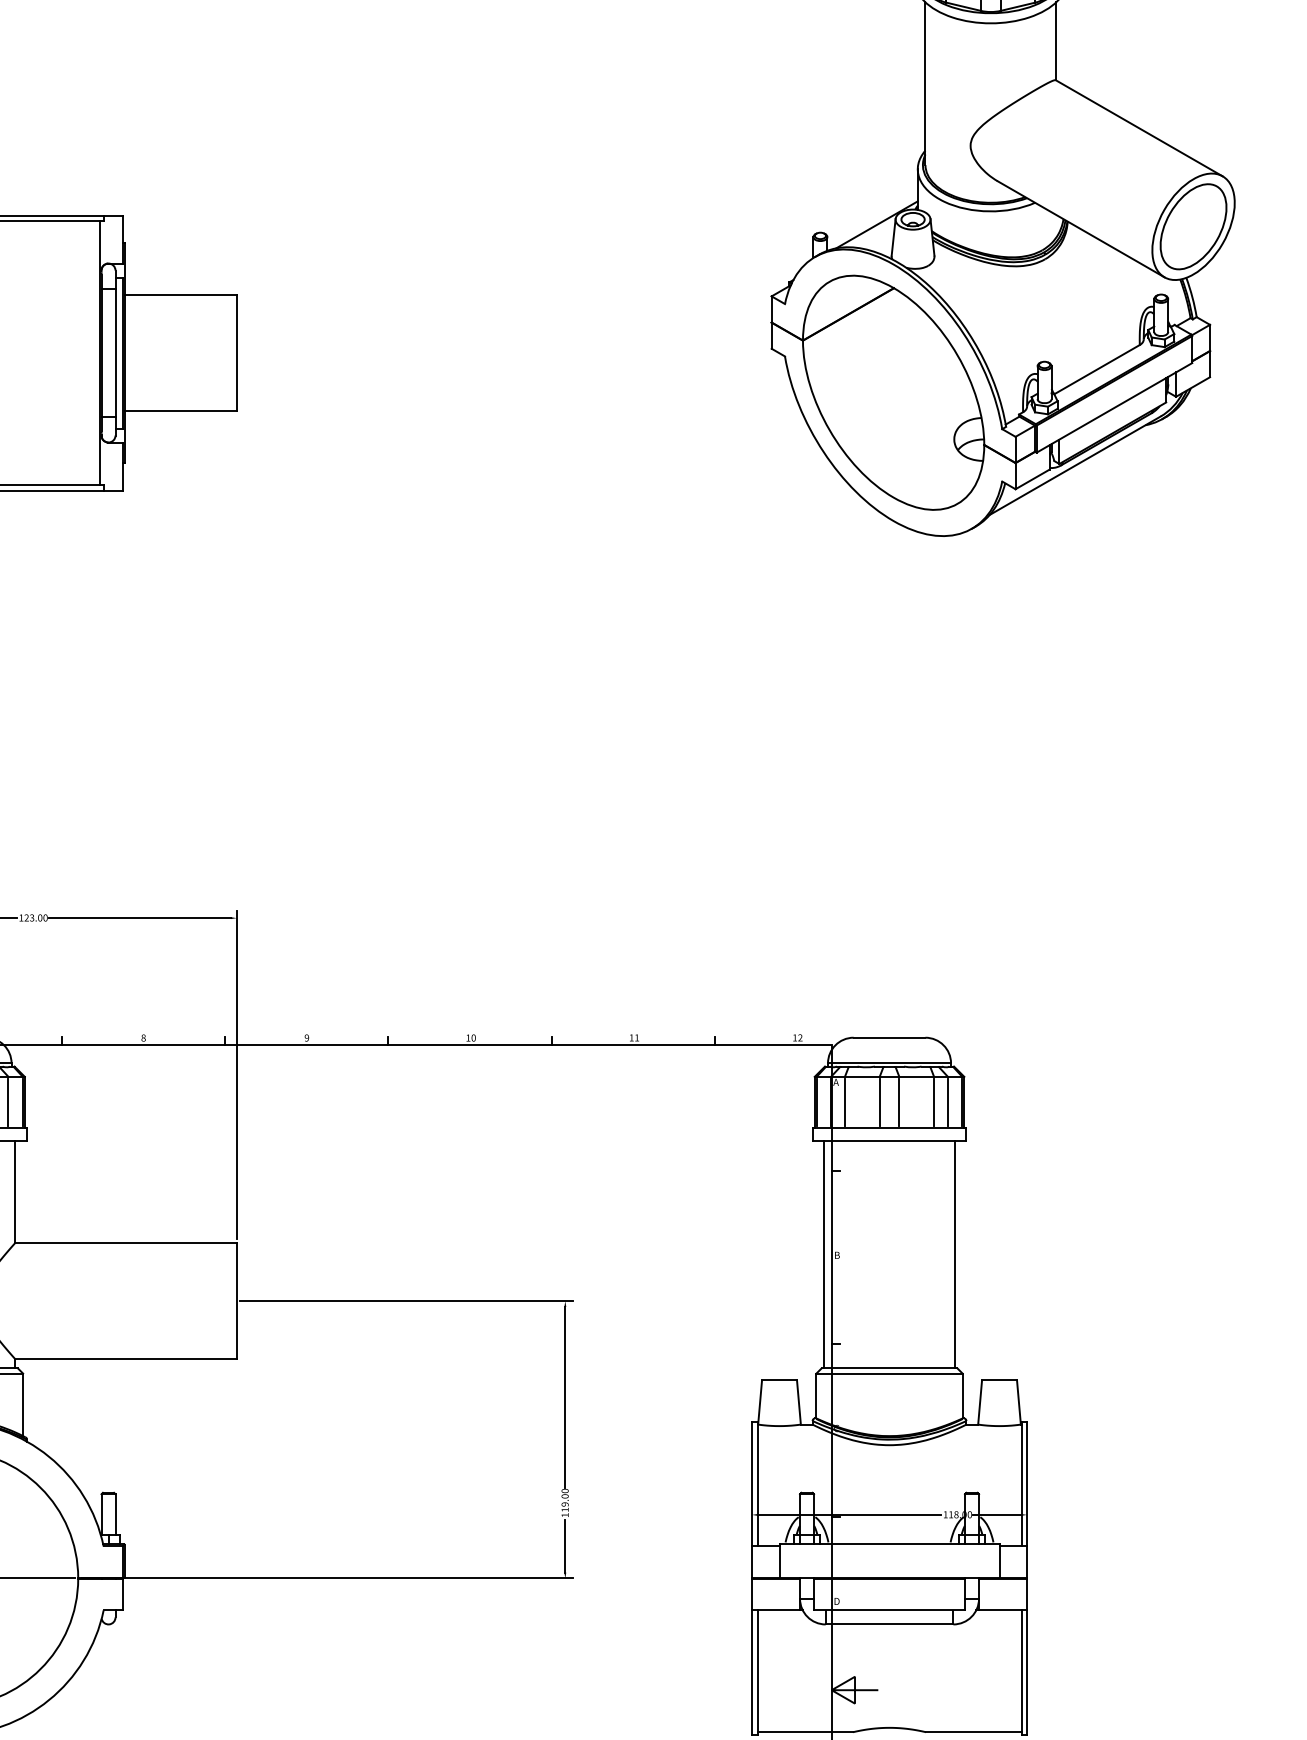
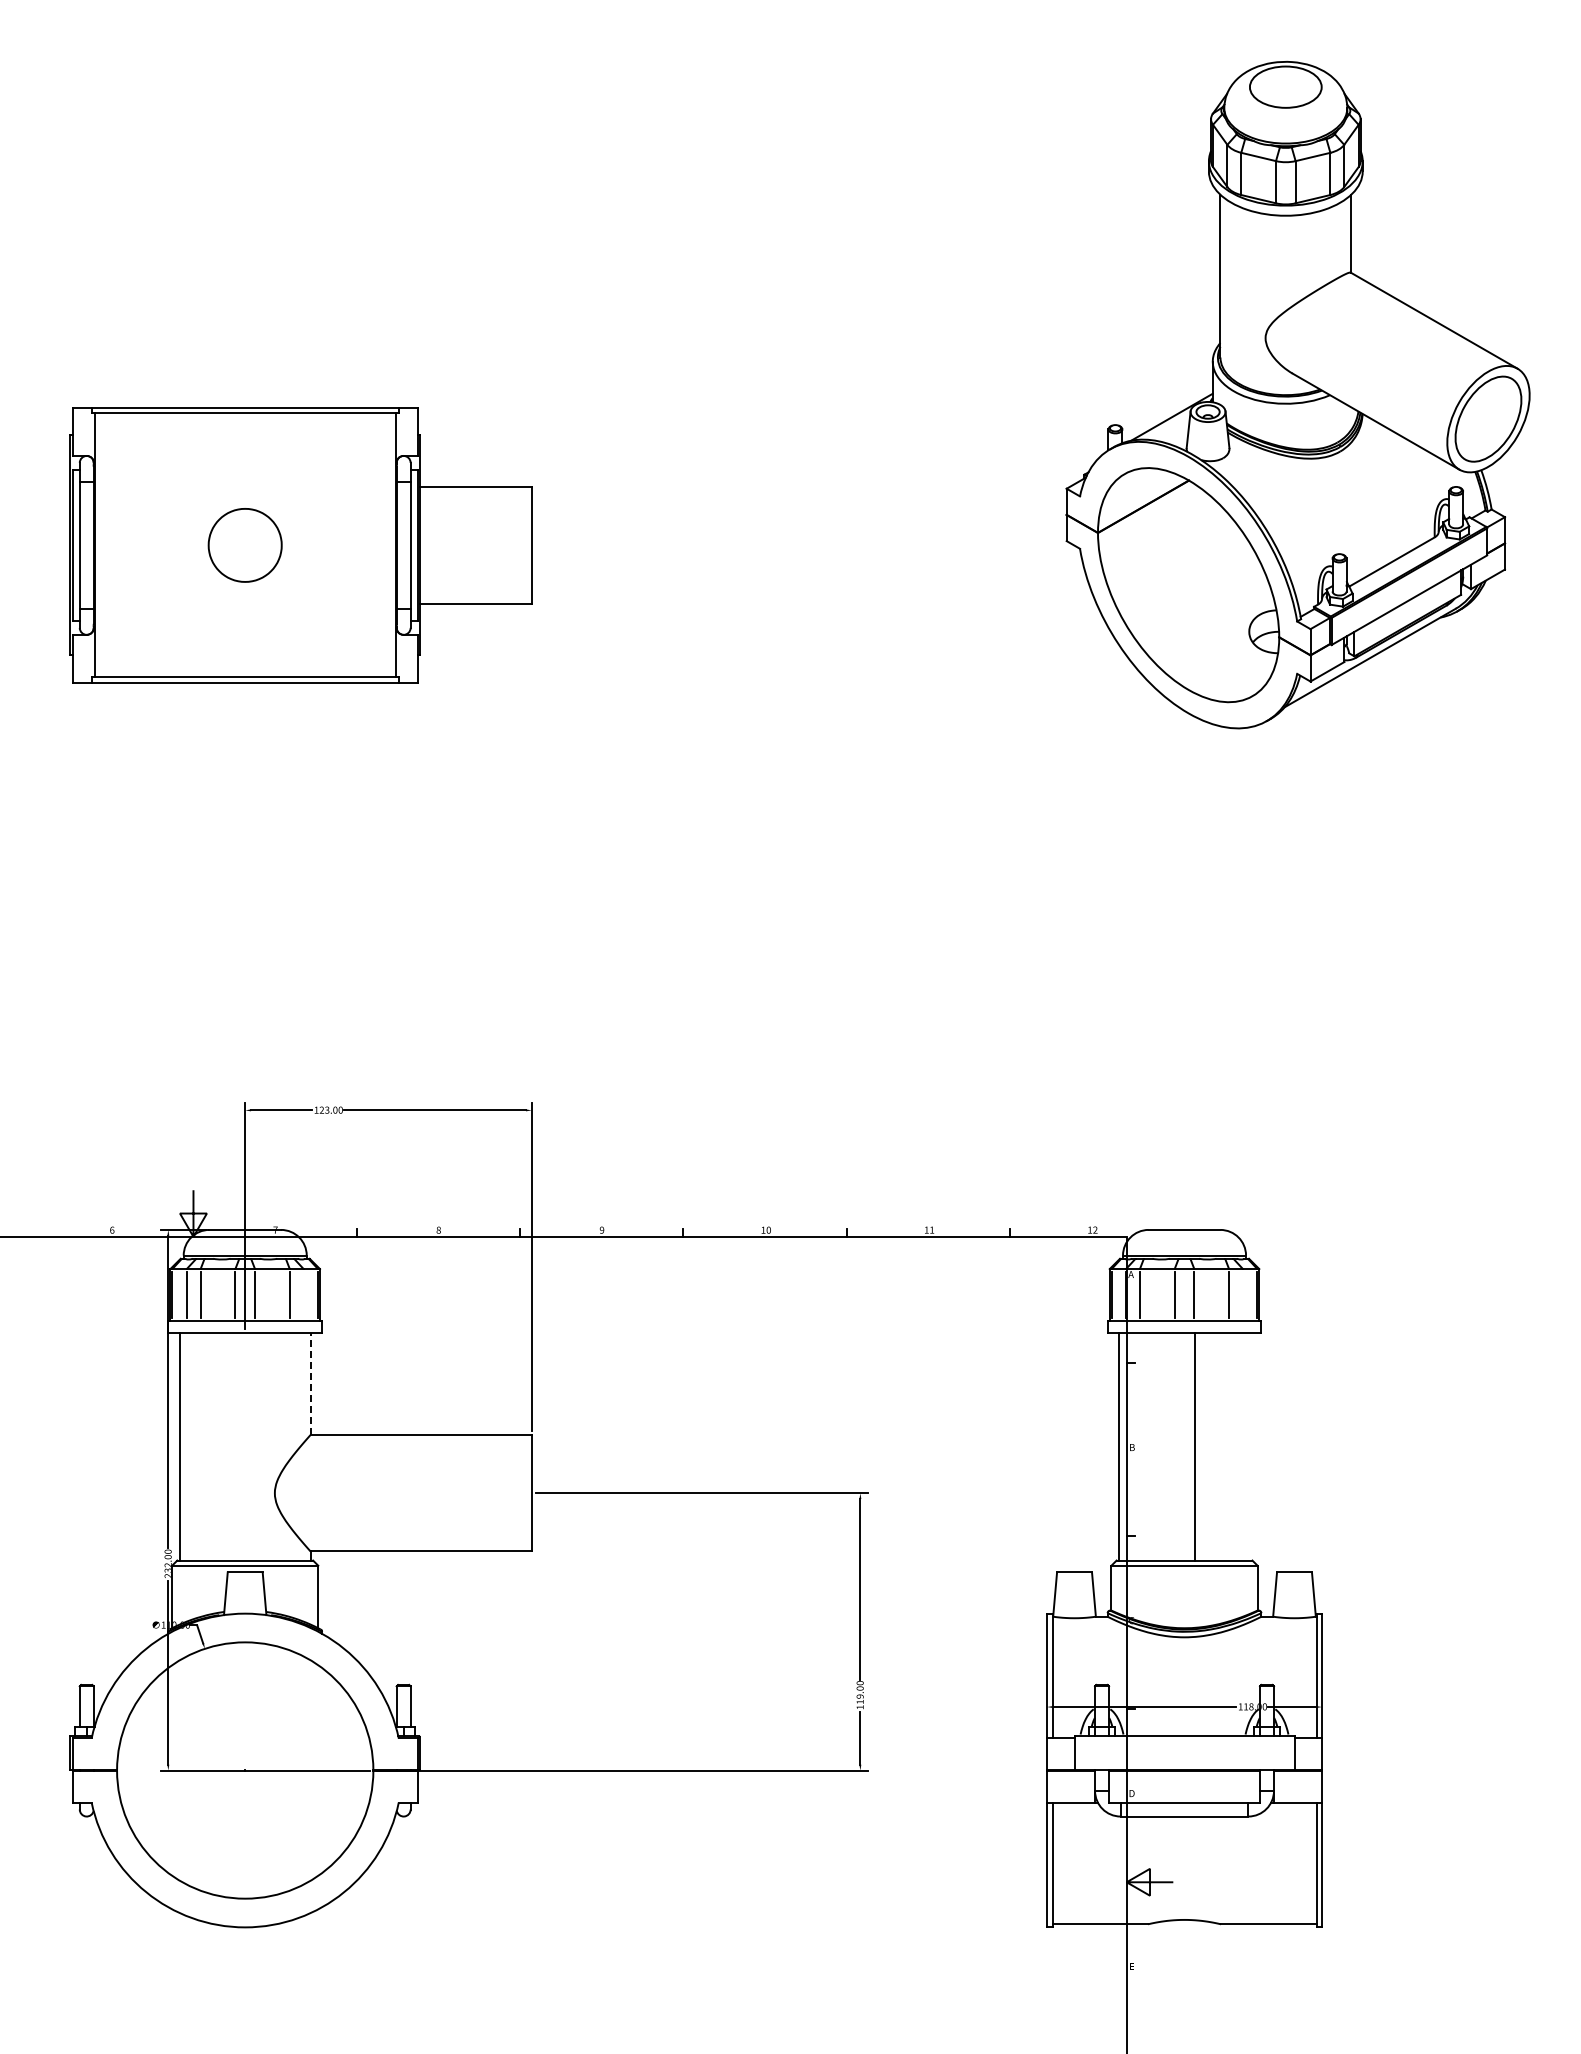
line: (8, 1102) -> (303, 1294), removed
line: (947, 1102) -> (1242, 1294), removed
line: (15, 1192) -> (310, 1384), solid -> dashed
line: (954, 1254) -> (1194, 1446), moved

